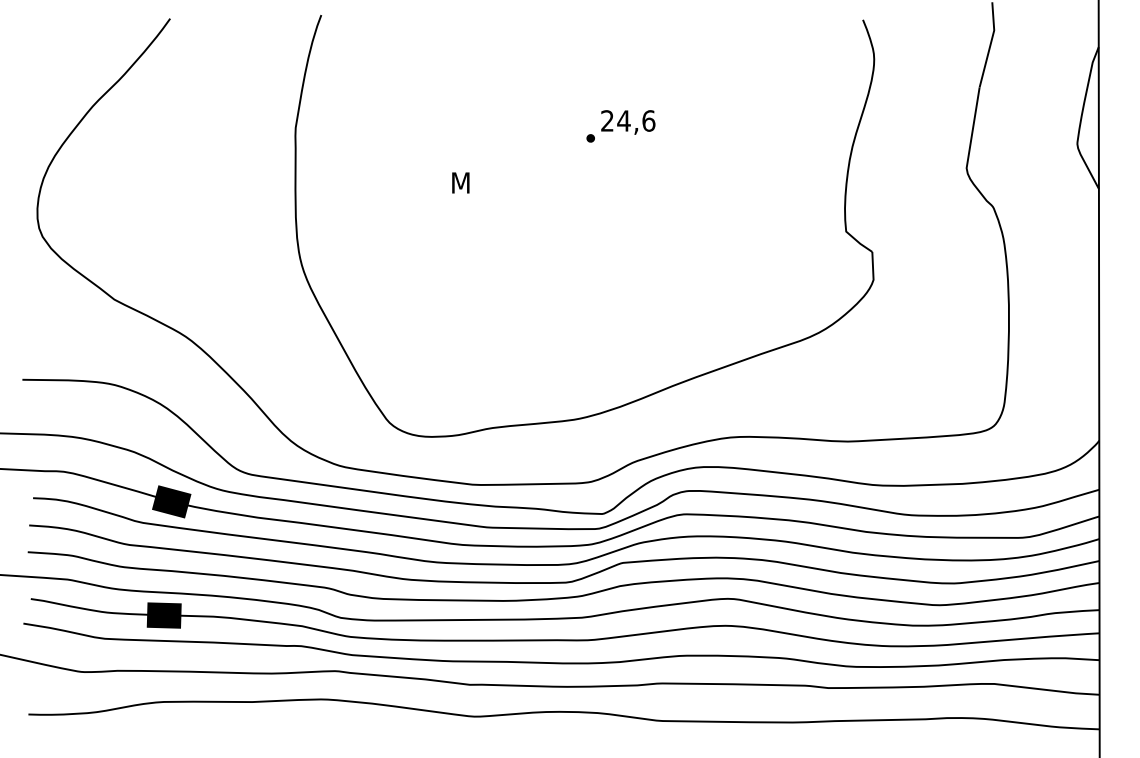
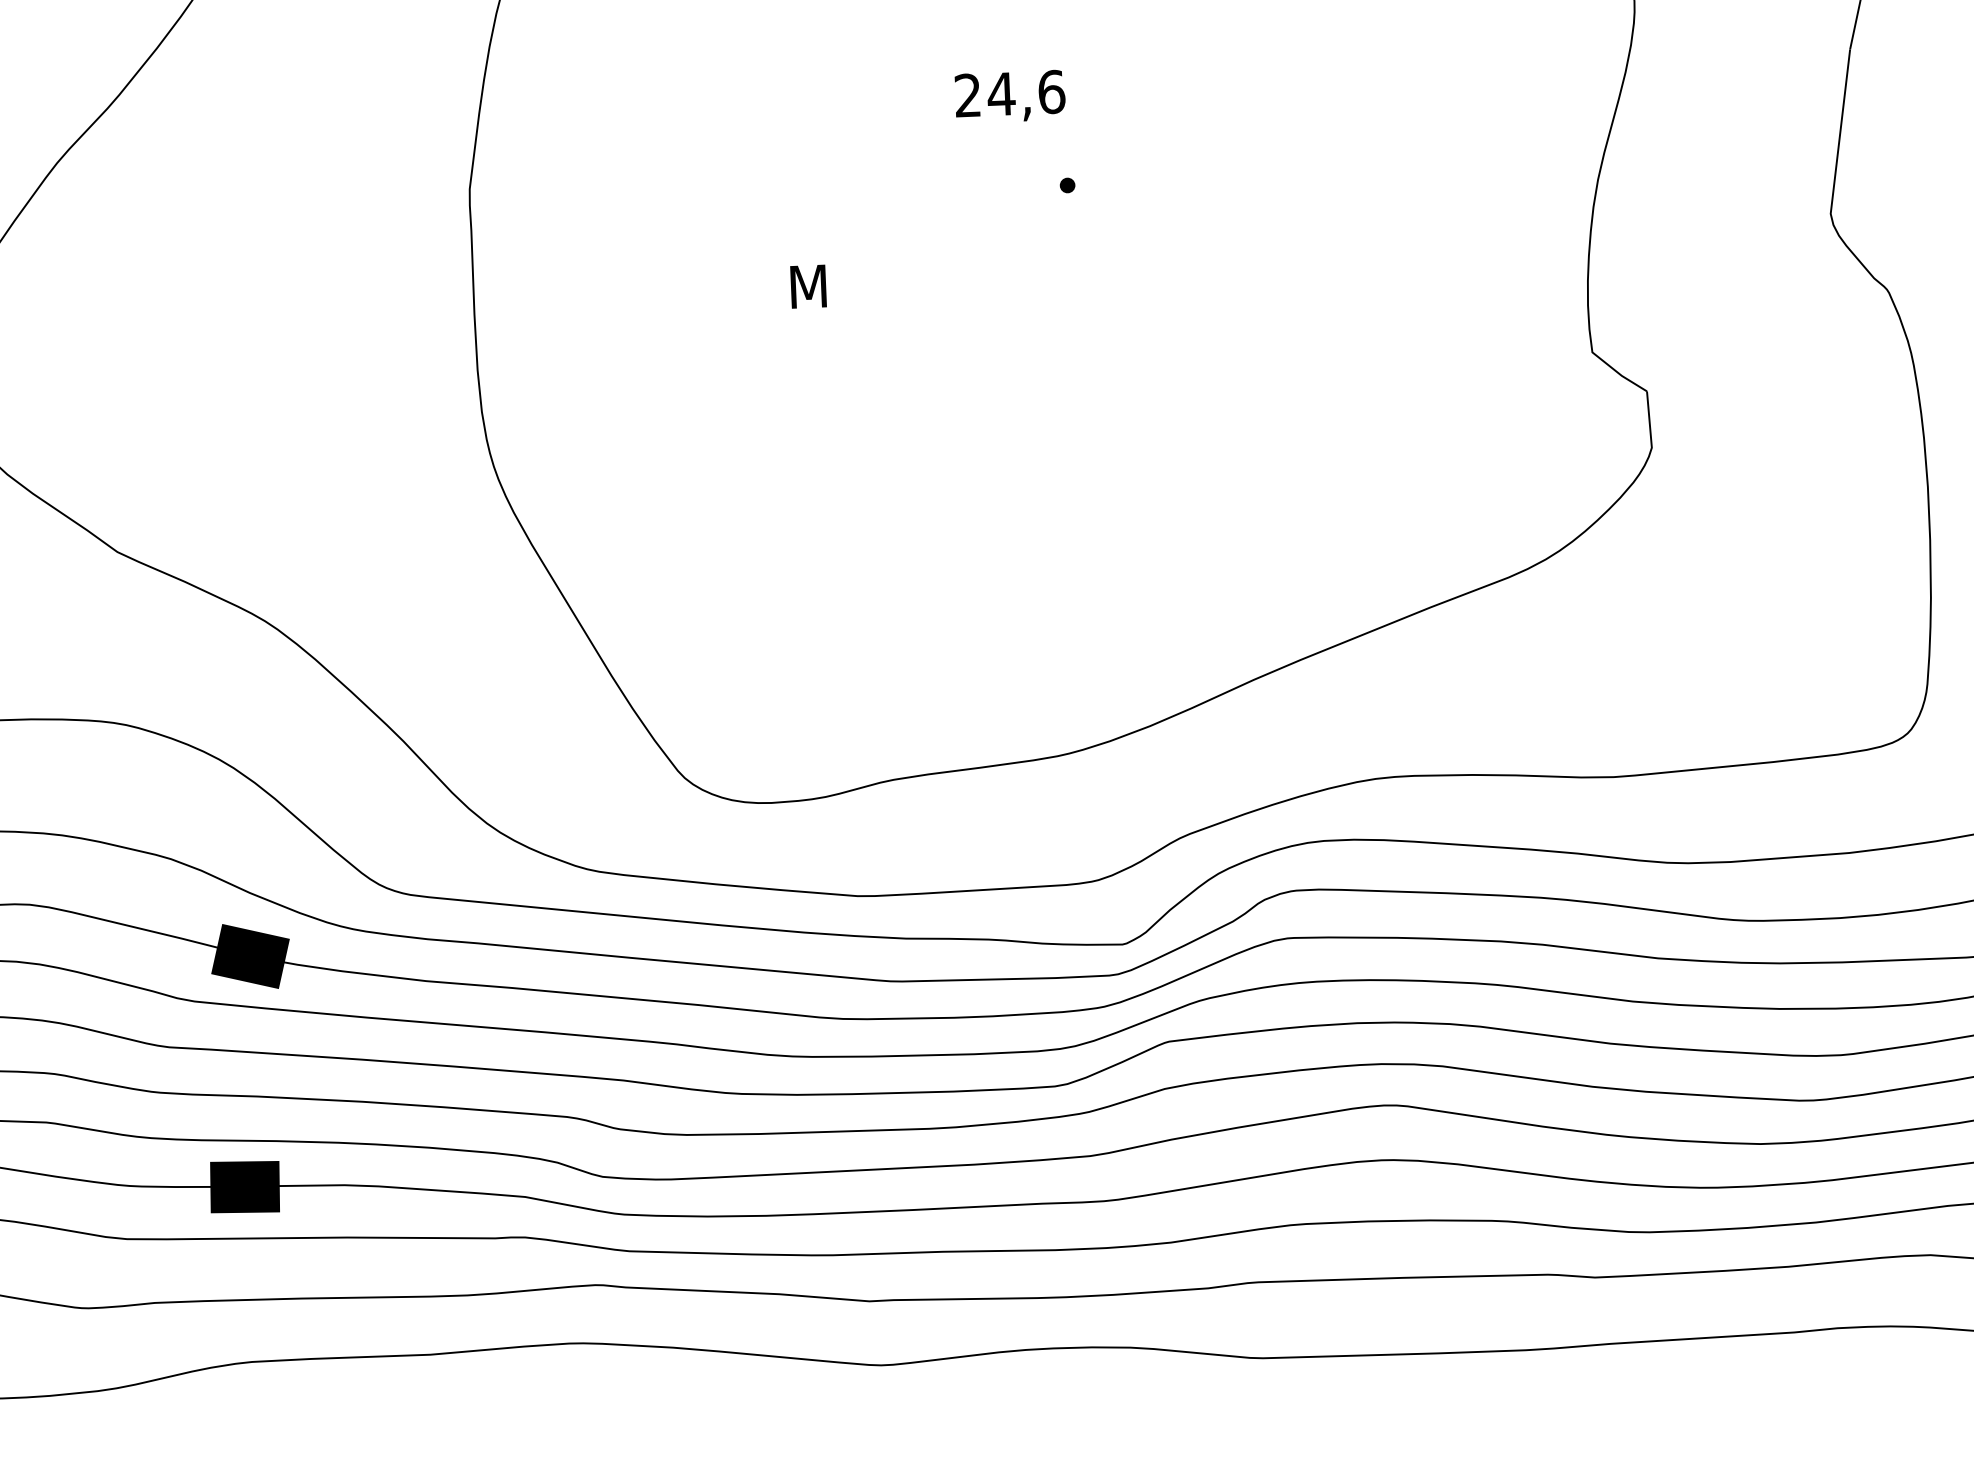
text: (628, 122) -> (1010, 96), moved

